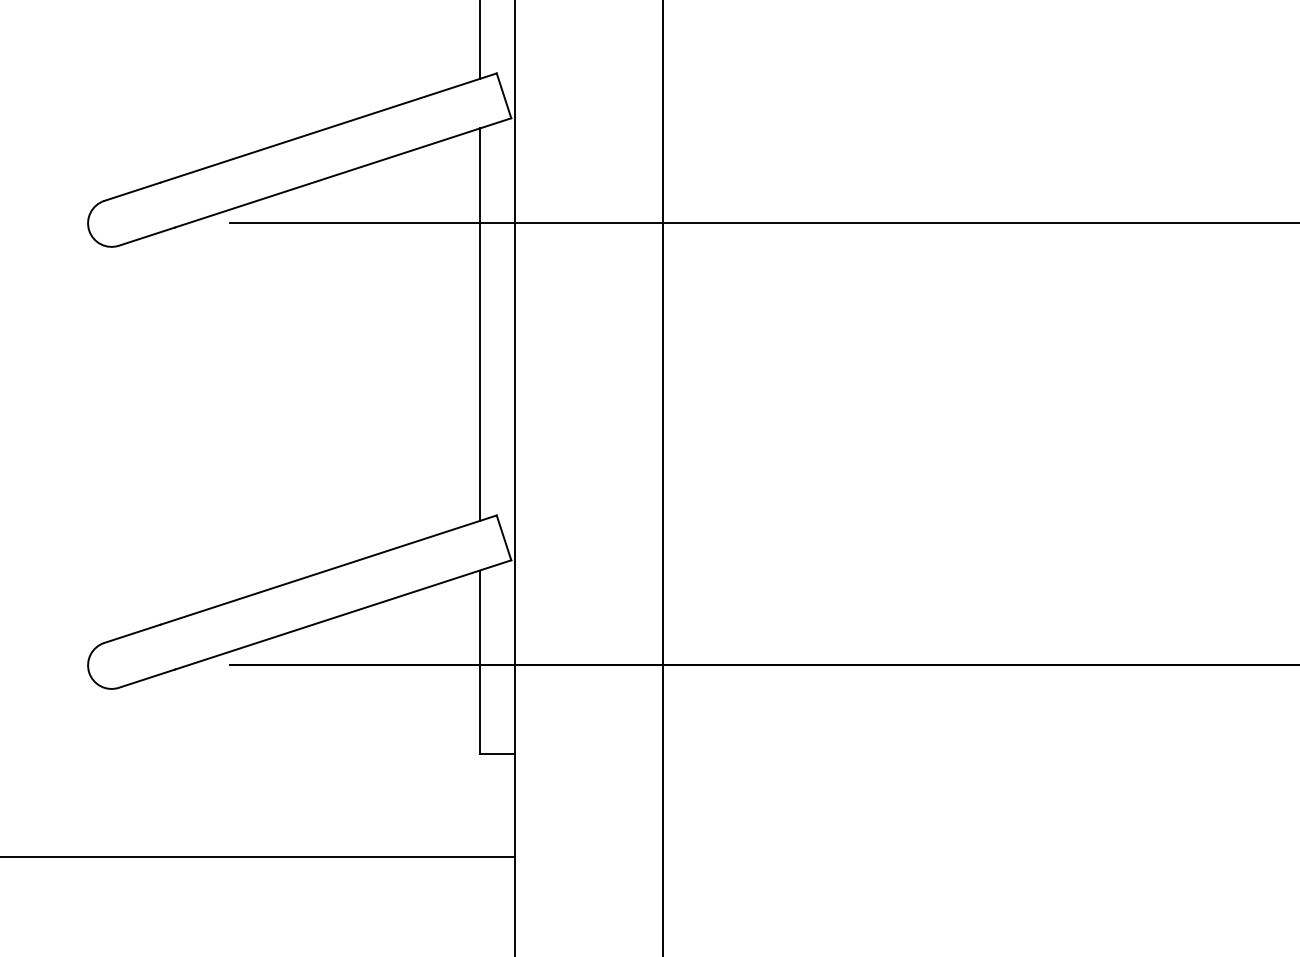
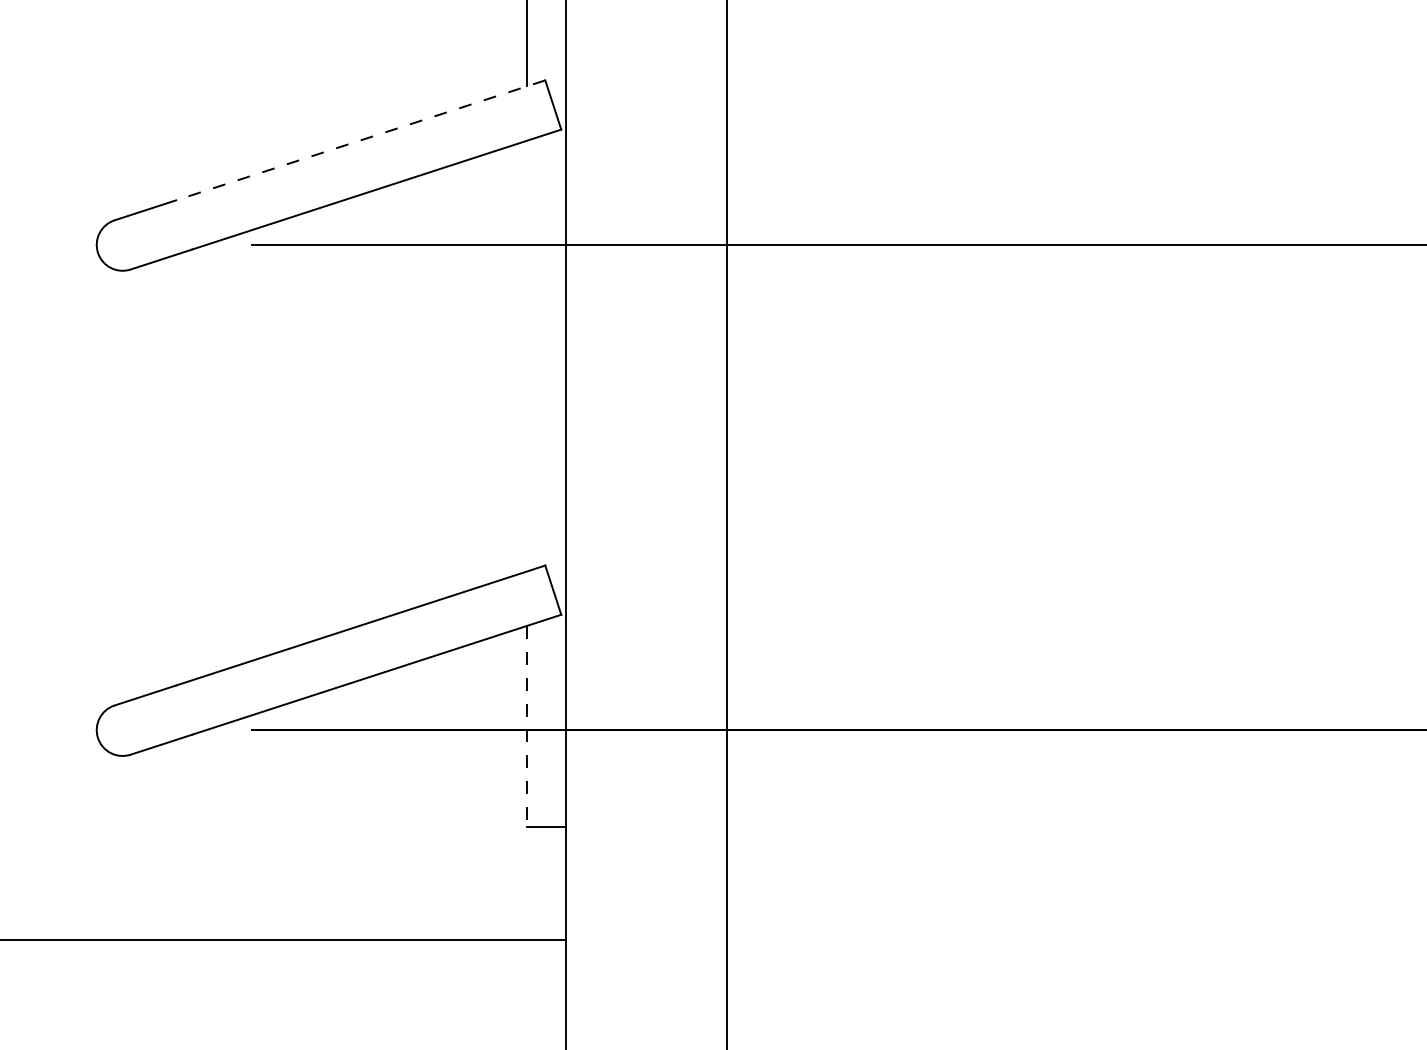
line: (328, 128) -> (360, 140), solid -> dashed
line: (479, 324) -> (526, 355), removed
line: (479, 662) -> (526, 726), solid -> dashed

